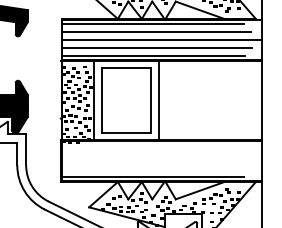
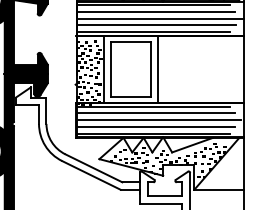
line: (152, 144) -> (152, 106), added
line: (155, 152) -> (155, 113), added
line: (159, 161) -> (158, 120), added
line: (155, 169) -> (155, 127), added

